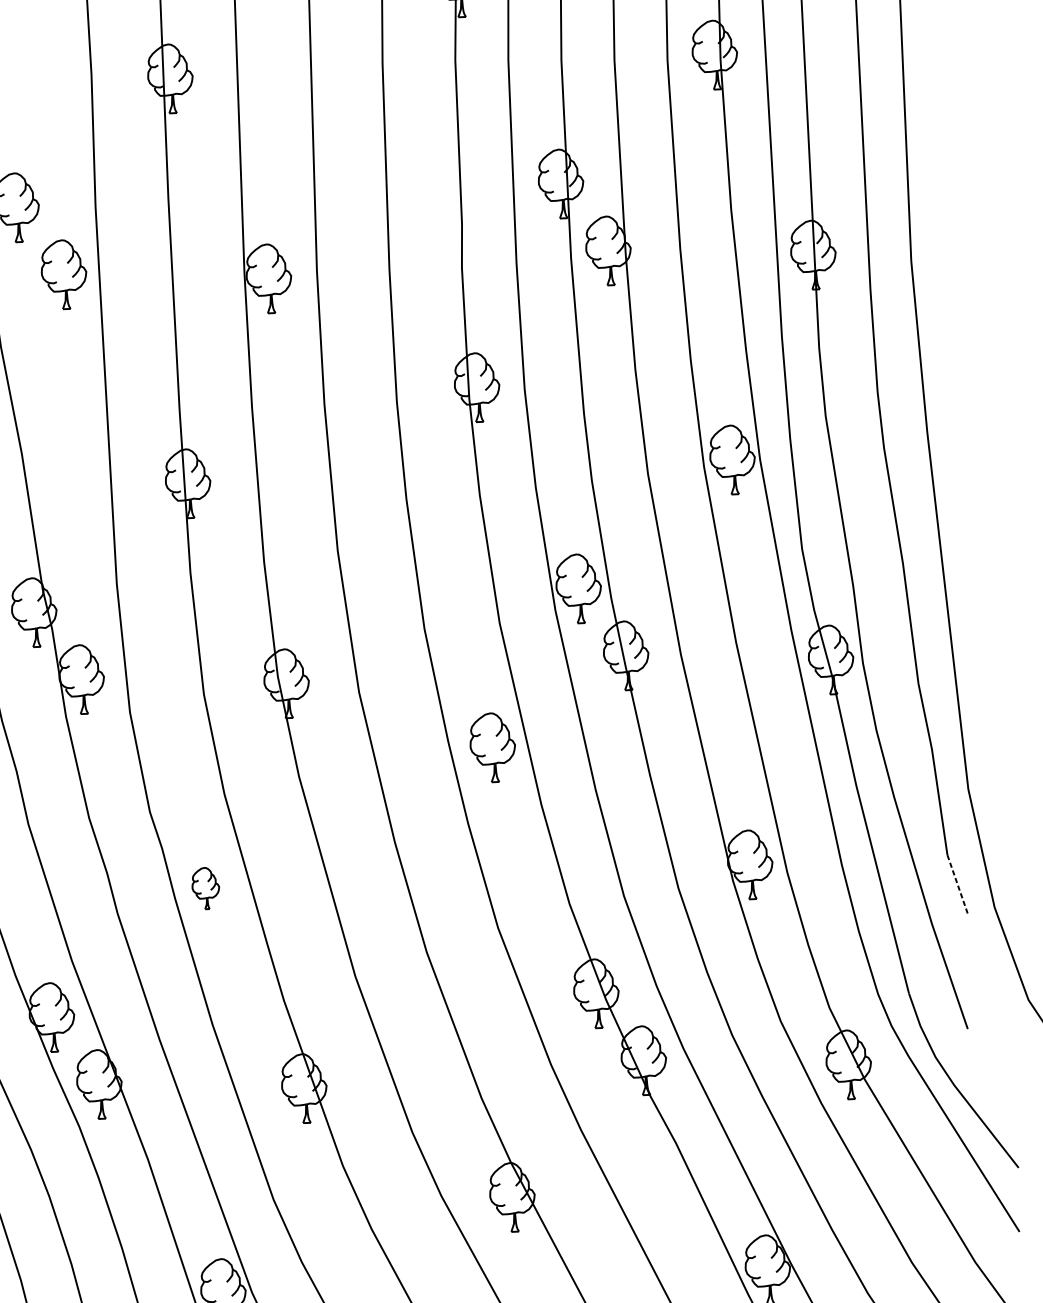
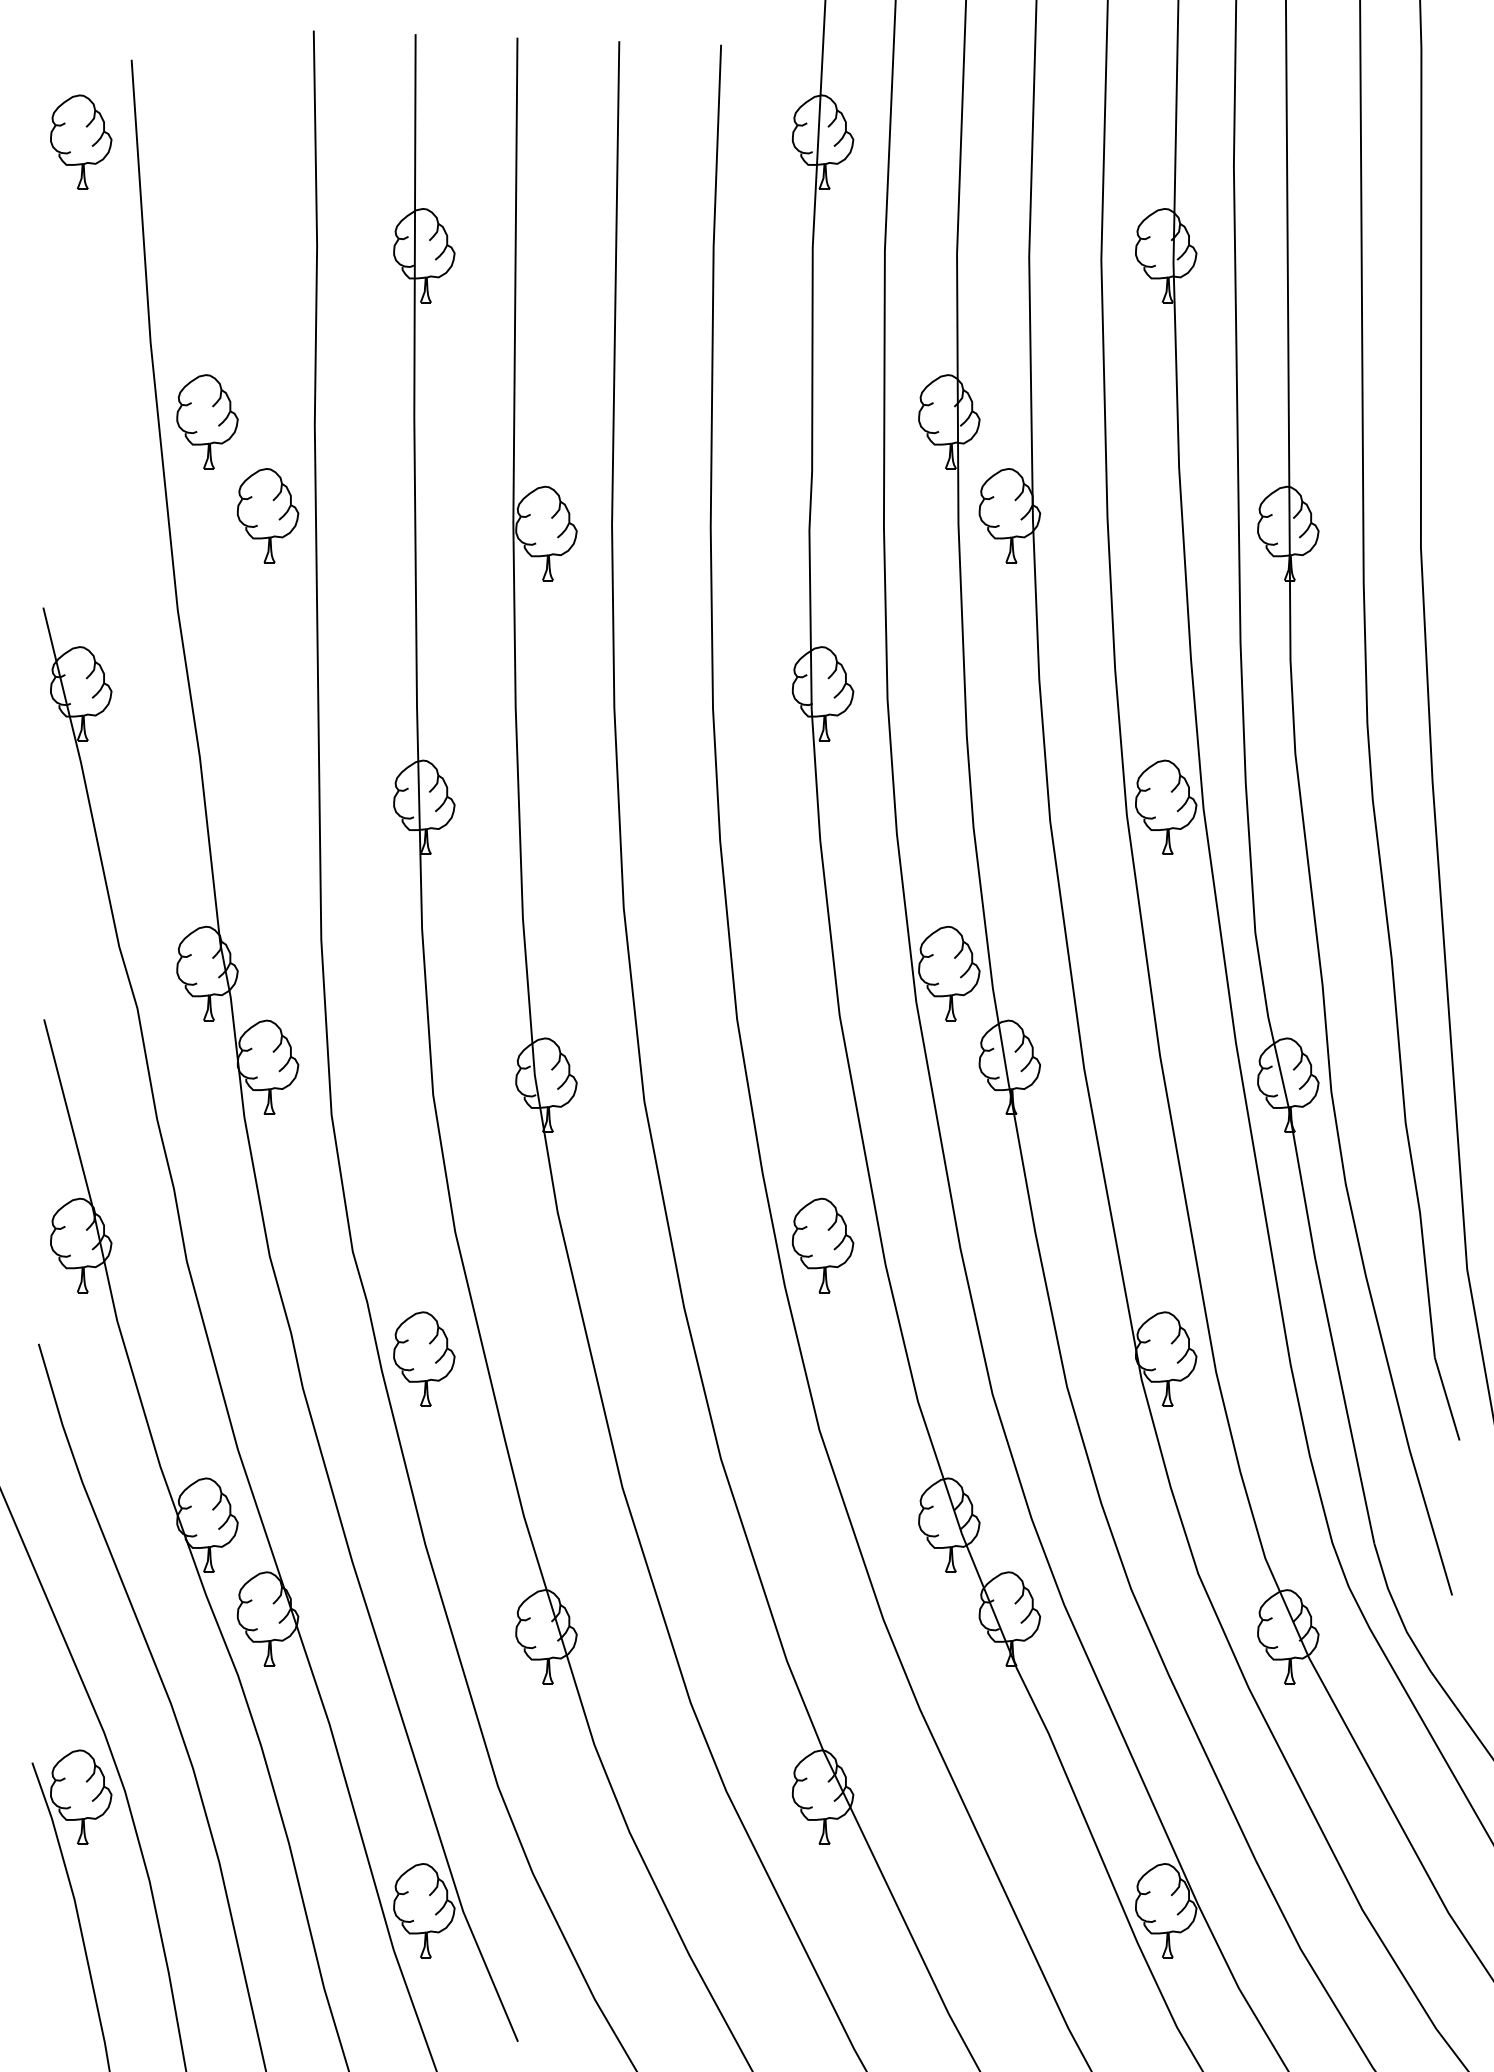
part: (493, 747) -> (823, 1245), moved
line: (958, 885) -> (1447, 1399), dashed -> solid
part: (205, 888) -> (424, 1358), size x1.67

